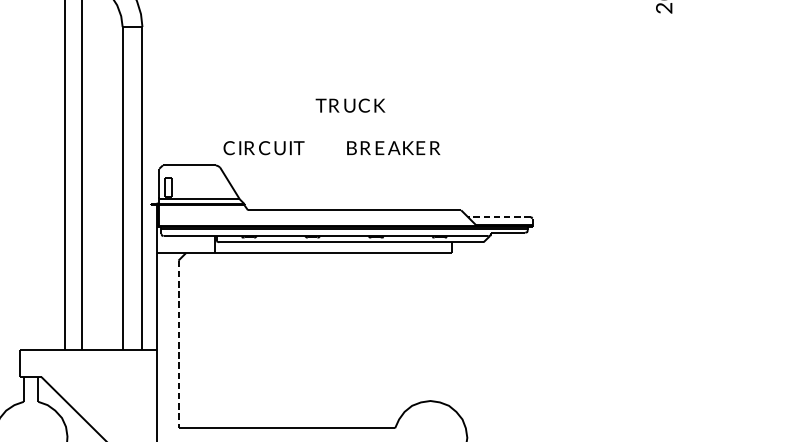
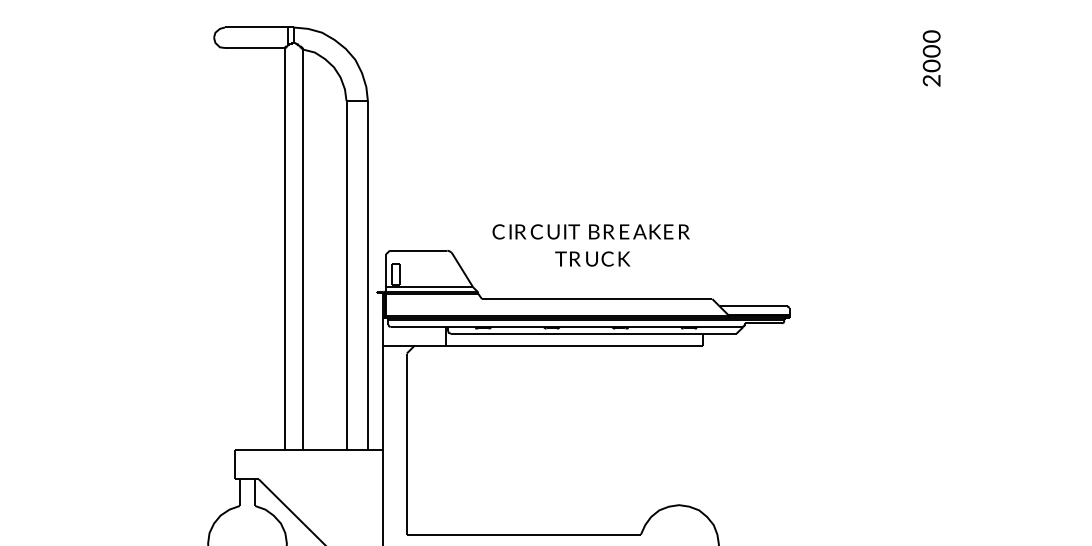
text: (350, 105) -> (592, 258), moved
text: (263, 147) -> (535, 231), moved
line: (499, 217) -> (753, 306), dashed -> solid
line: (178, 344) -> (406, 444), dashed -> solid

